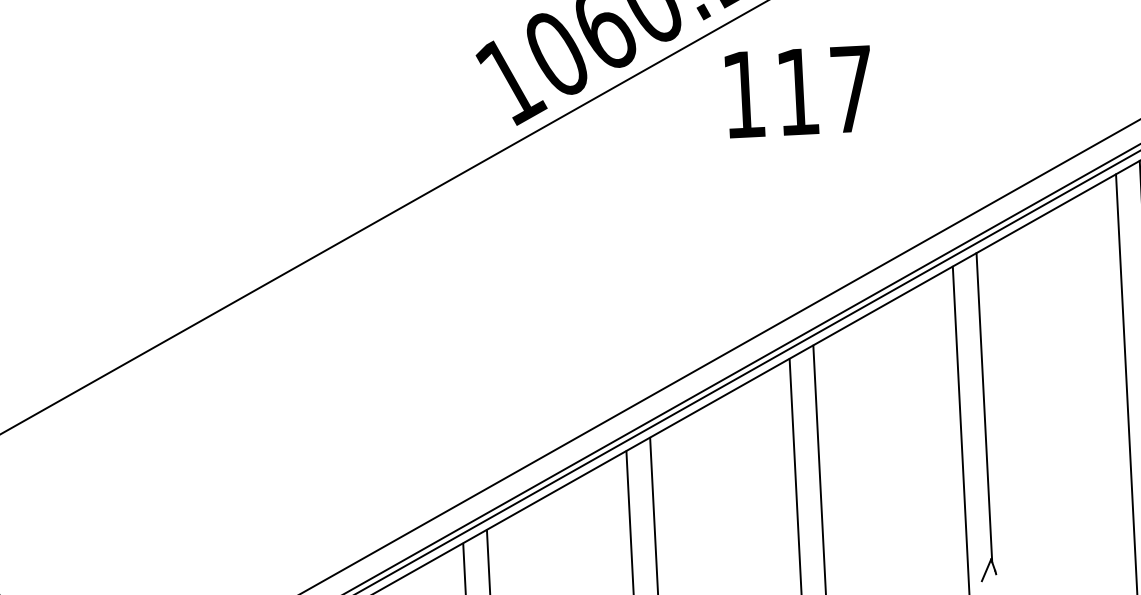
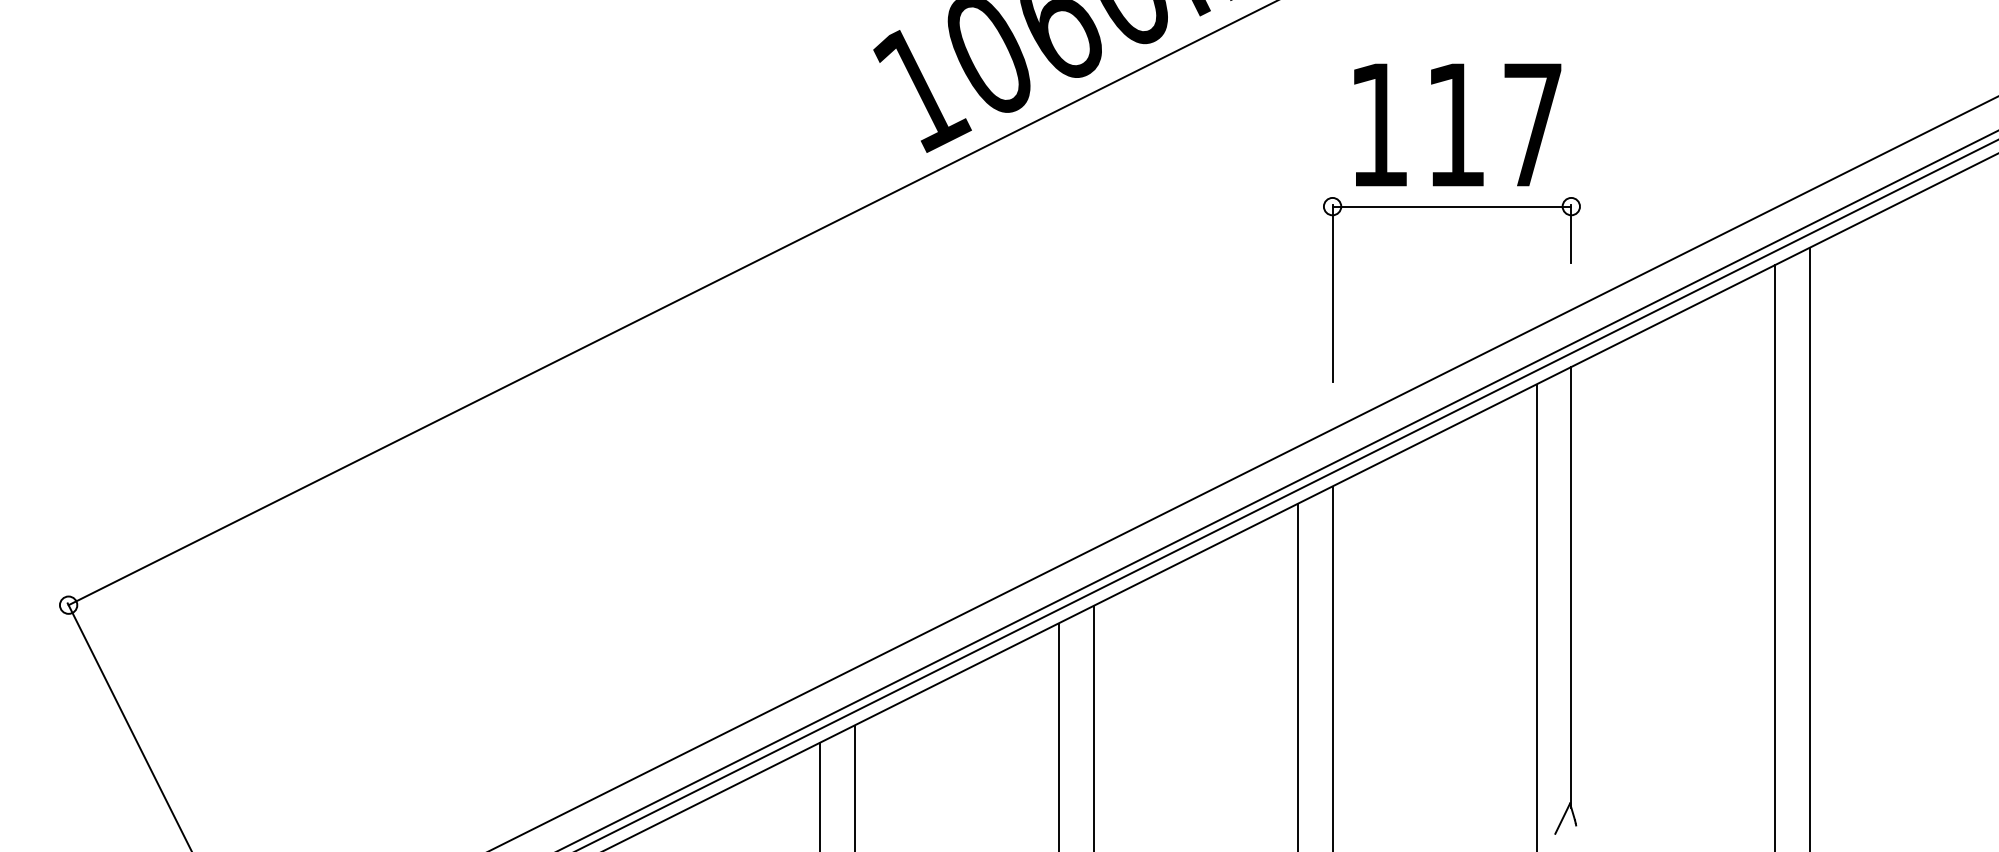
text: (799, 91) -> (1457, 124), moved
part: (886, 145) -> (1451, 207), added

